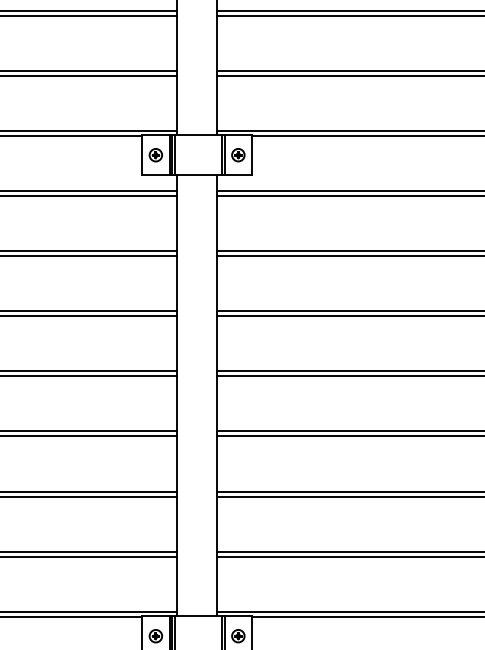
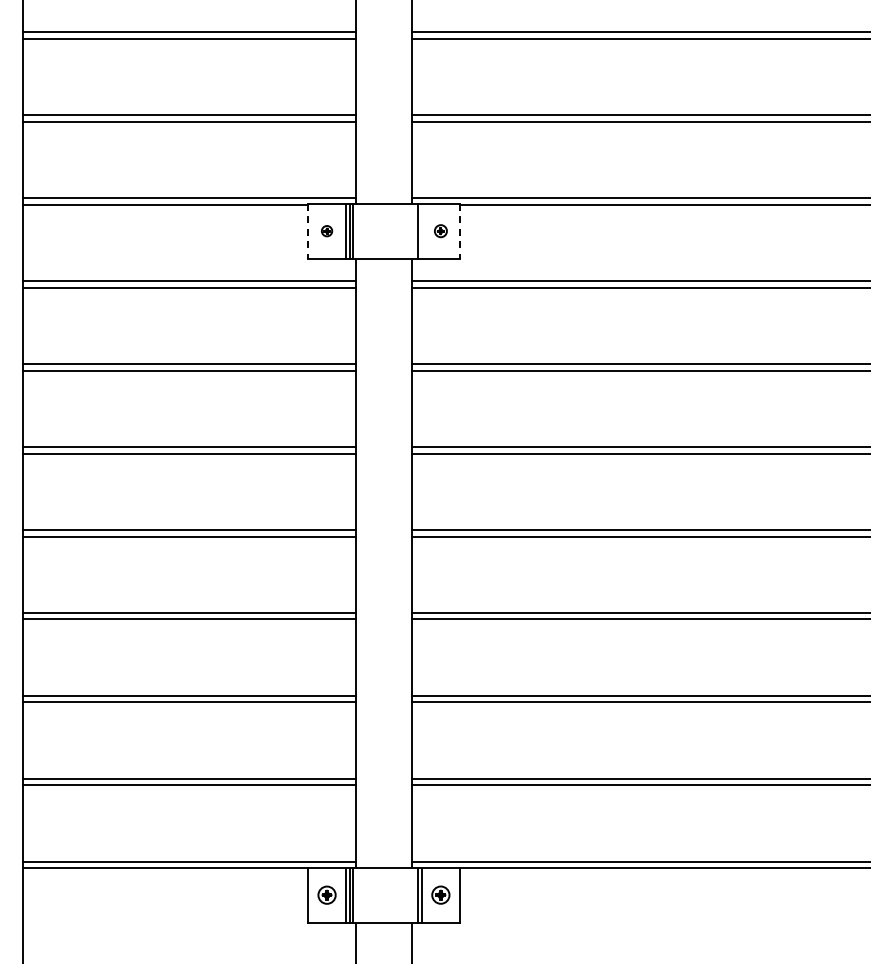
part: (155, 154) -> (326, 230), size x0.6
part: (238, 154) -> (440, 230), size x0.7
line: (142, 155) -> (308, 231), solid -> dashed
line: (224, 155) -> (421, 231), removed
line: (251, 155) -> (459, 231), solid -> dashed

